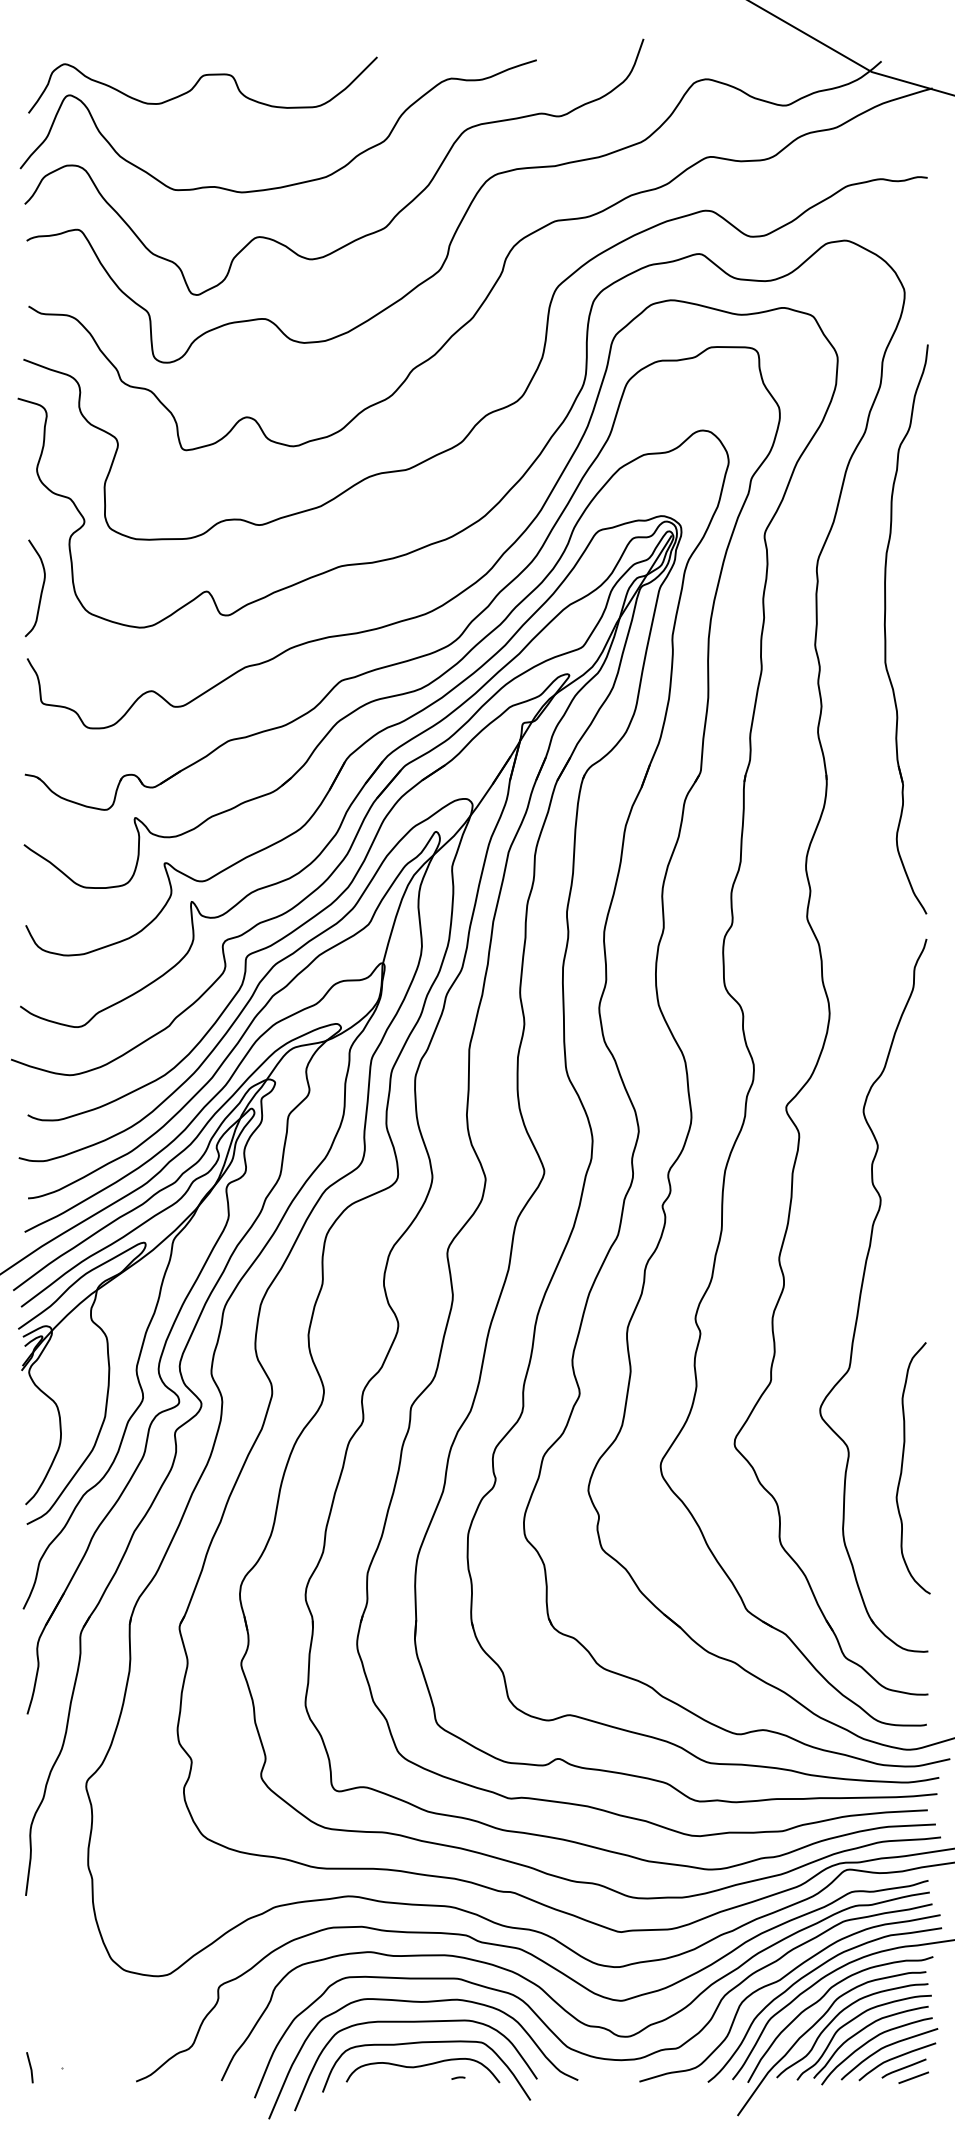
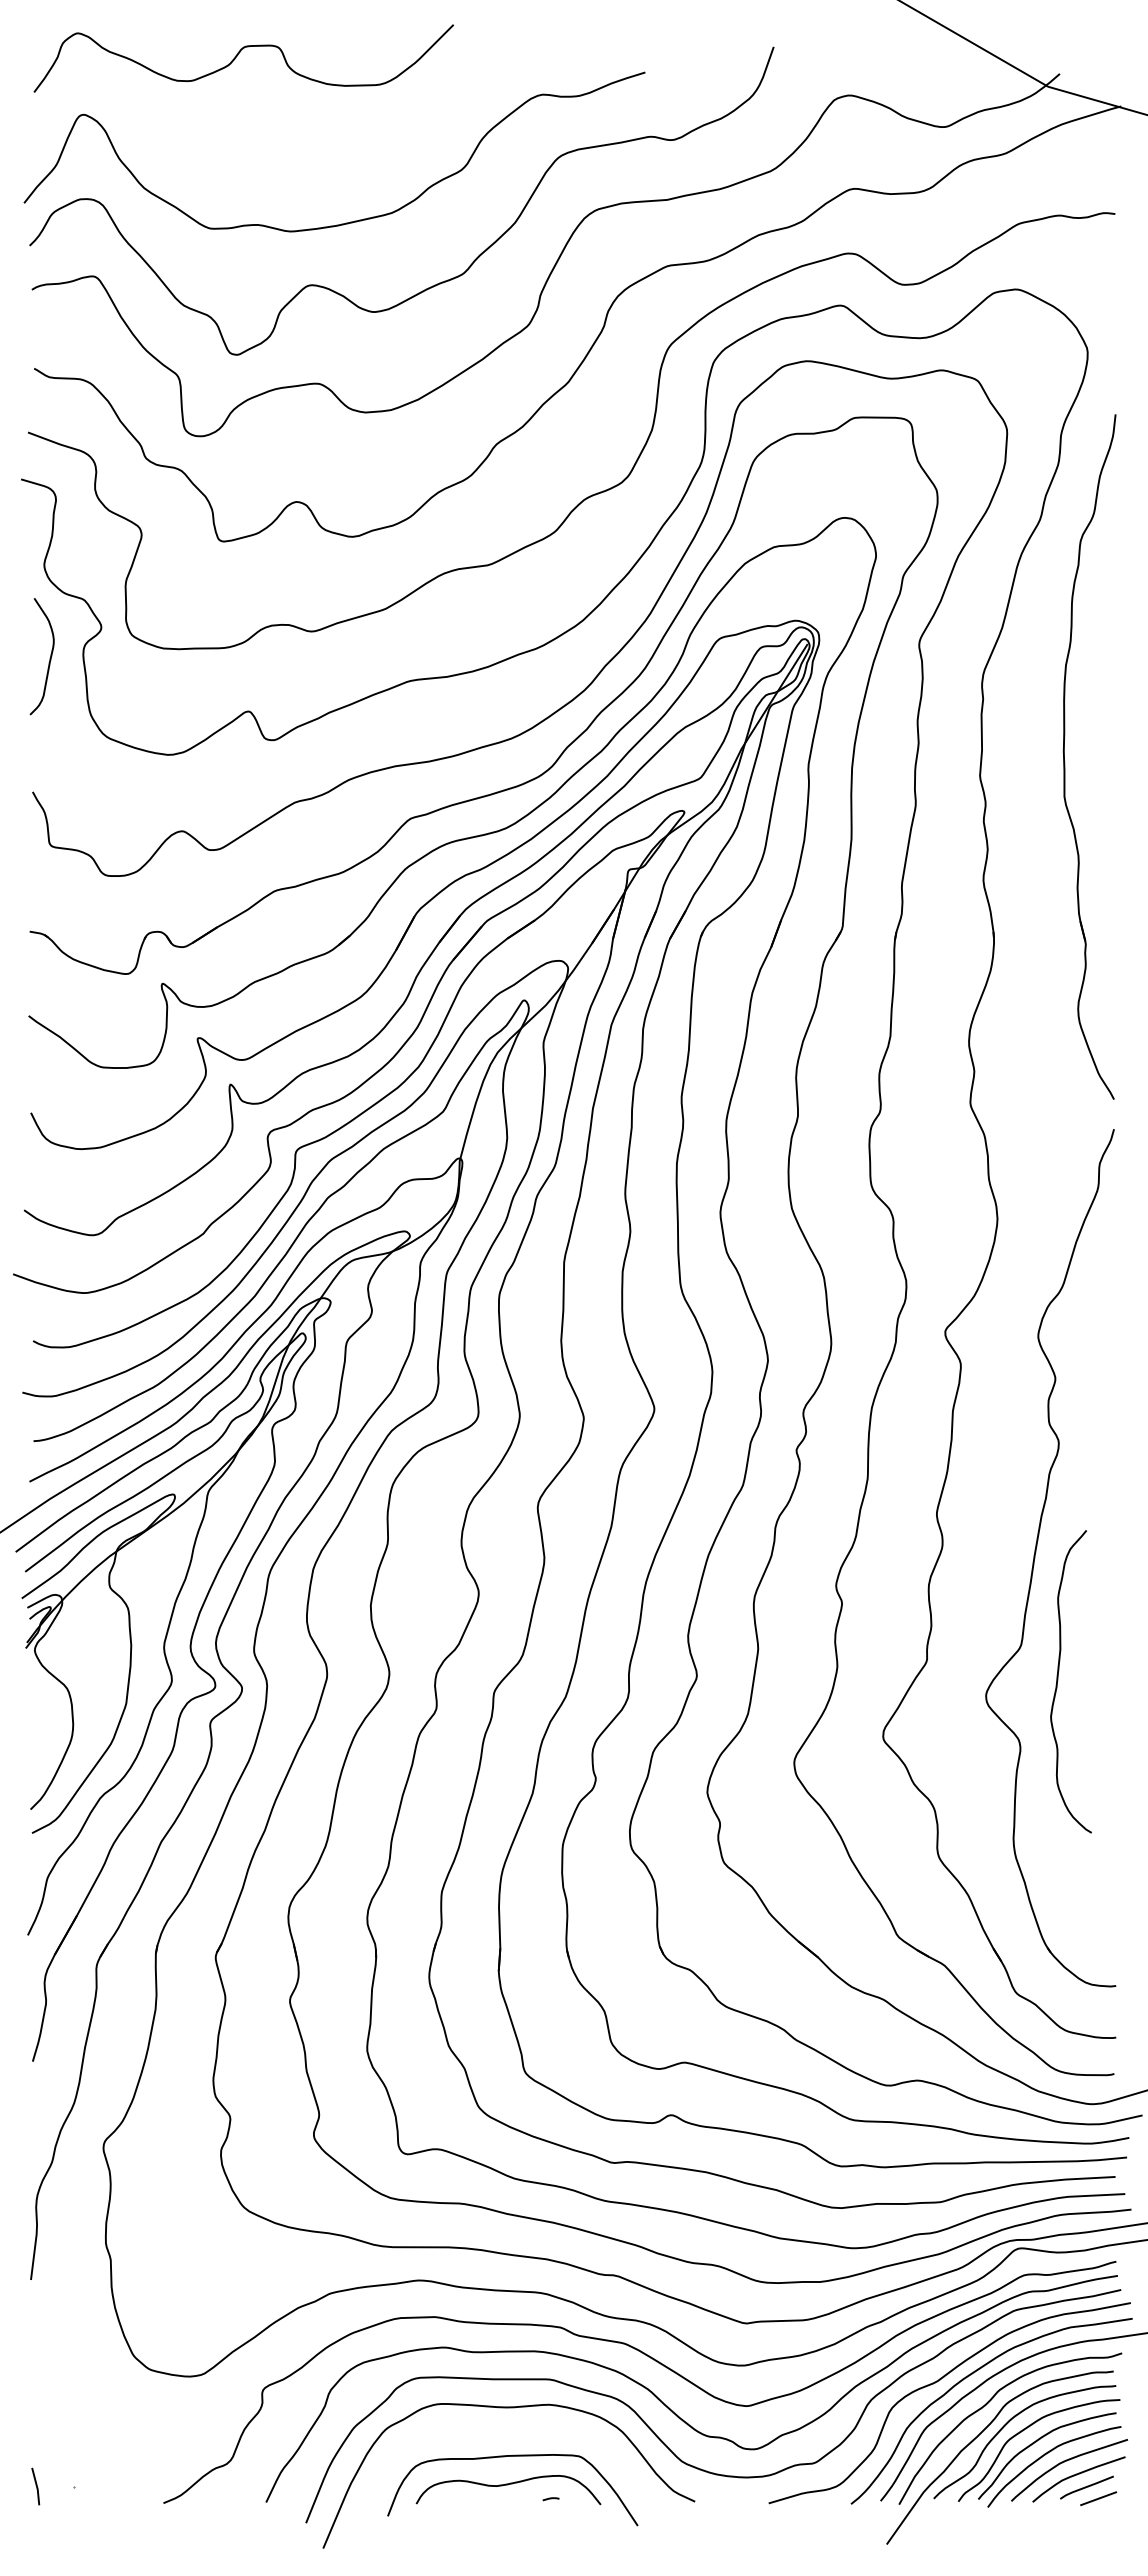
curve: (198, 82) -> (238, 55), moved
curve: (41, 589) -> (49, 658), moved
curve: (902, 1467) -> (1058, 1680), moved
curve: (415, 2022) -> (499, 2432), removed

